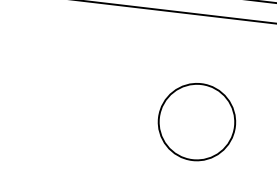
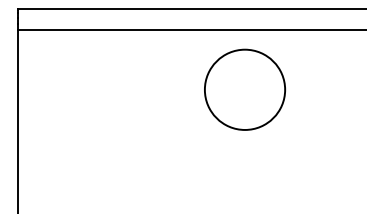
circle: (196, 121) -> (244, 89), moved

